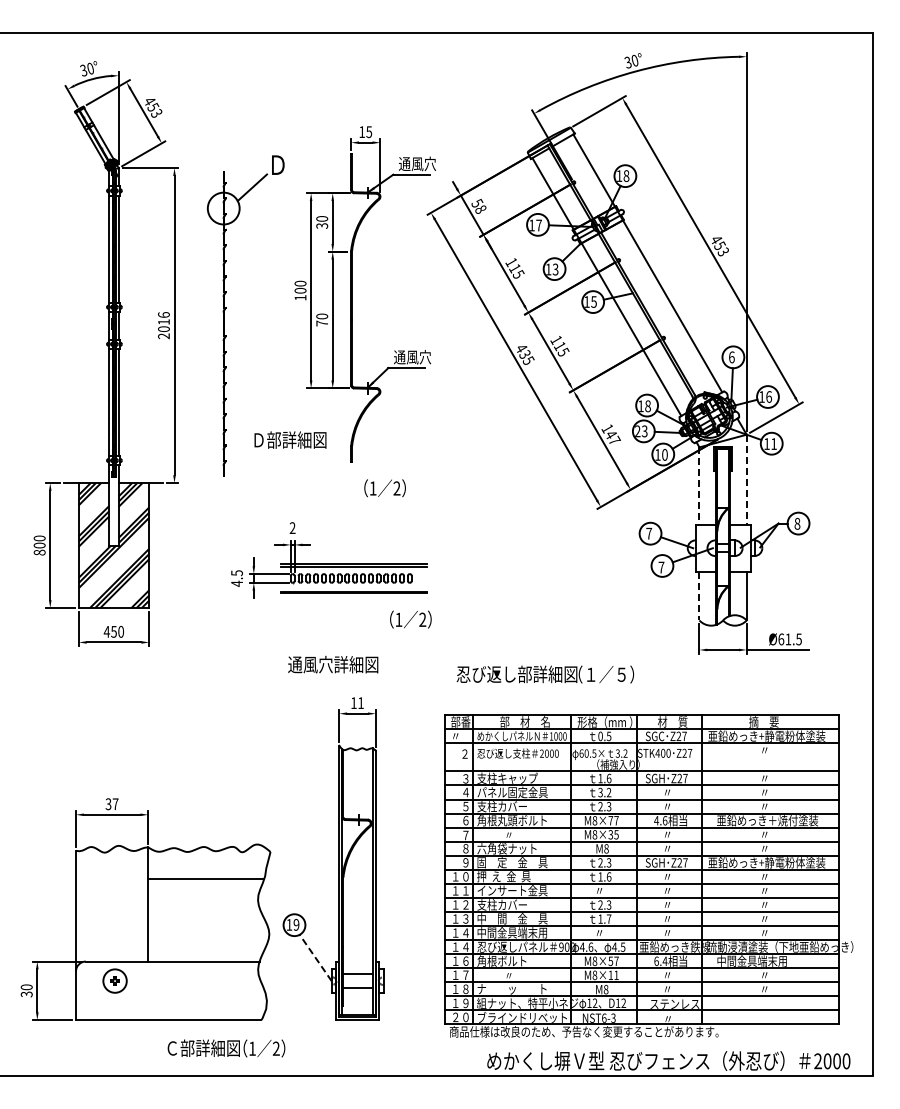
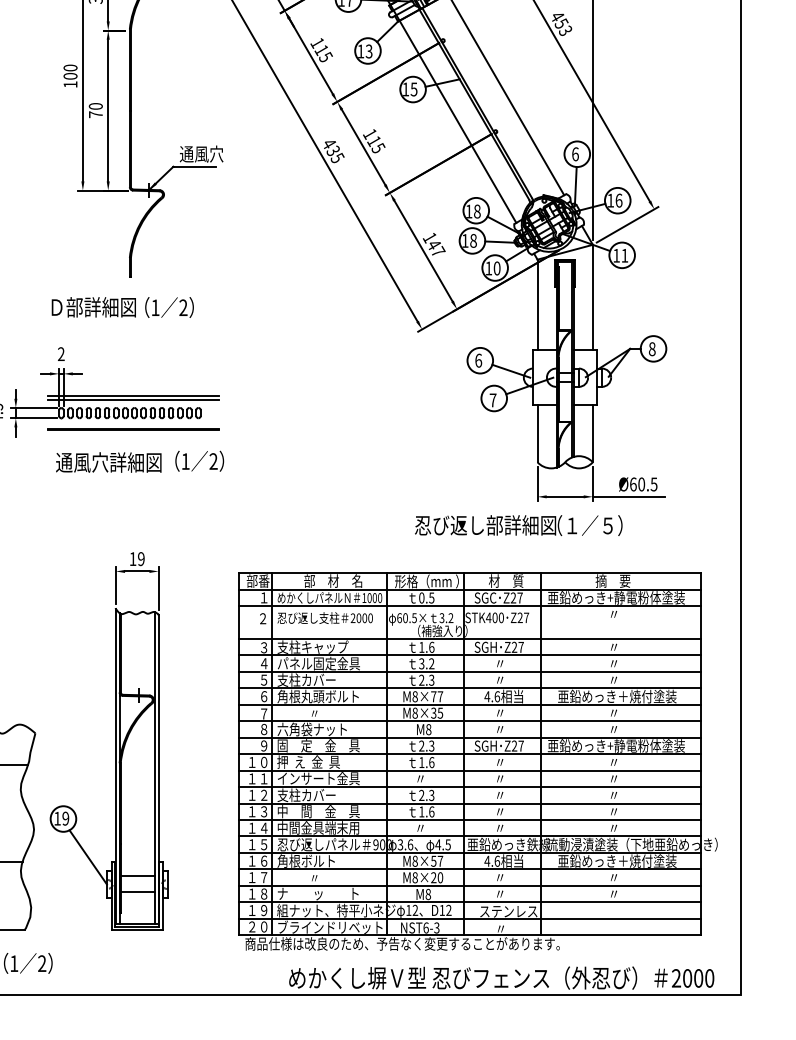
text: (641, 431) -> (469, 241), 23 -> 18
text: (290, 439) -> (93, 306), moved
line: (746, 480) -> (592, 298), dashed -> solid
line: (699, 486) -> (537, 305), dashed -> solid
text: (649, 533) -> (479, 360), 7 -> 6
line: (699, 596) -> (537, 434), dashed -> solid
text: (788, 639) -> (641, 484), Ø61.5 -> Ø60.5
text: (333, 664) -> (109, 462), moved
text: (545, 674) -> (518, 525), moved
text: (360, 703) -> (140, 559), 11 -> 19
text: (460, 735) -> (257, 596), 〃 -> １
text: (608, 918) -> (431, 811), 1.7 -> 1.6
text: (465, 946) -> (263, 843), １４ -> １５
text: (581, 946) -> (399, 843), 4.6 -> 3.6
line: (315, 957) -> (88, 856), dashed -> solid
text: (767, 960) -> (617, 860), 中間金具端末用 -> 亜鉛めっき＋焼付塗装
text: (660, 961) -> (491, 861), 6.4 -> 4.6
text: (613, 975) -> (436, 877), M8×11 -> M8×20

